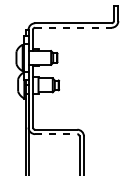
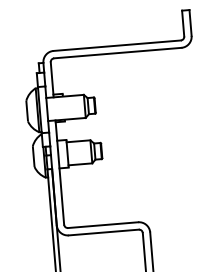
line: (73, 27) -> (117, 52), dashed -> solid
line: (56, 134) -> (104, 233), dashed -> solid

